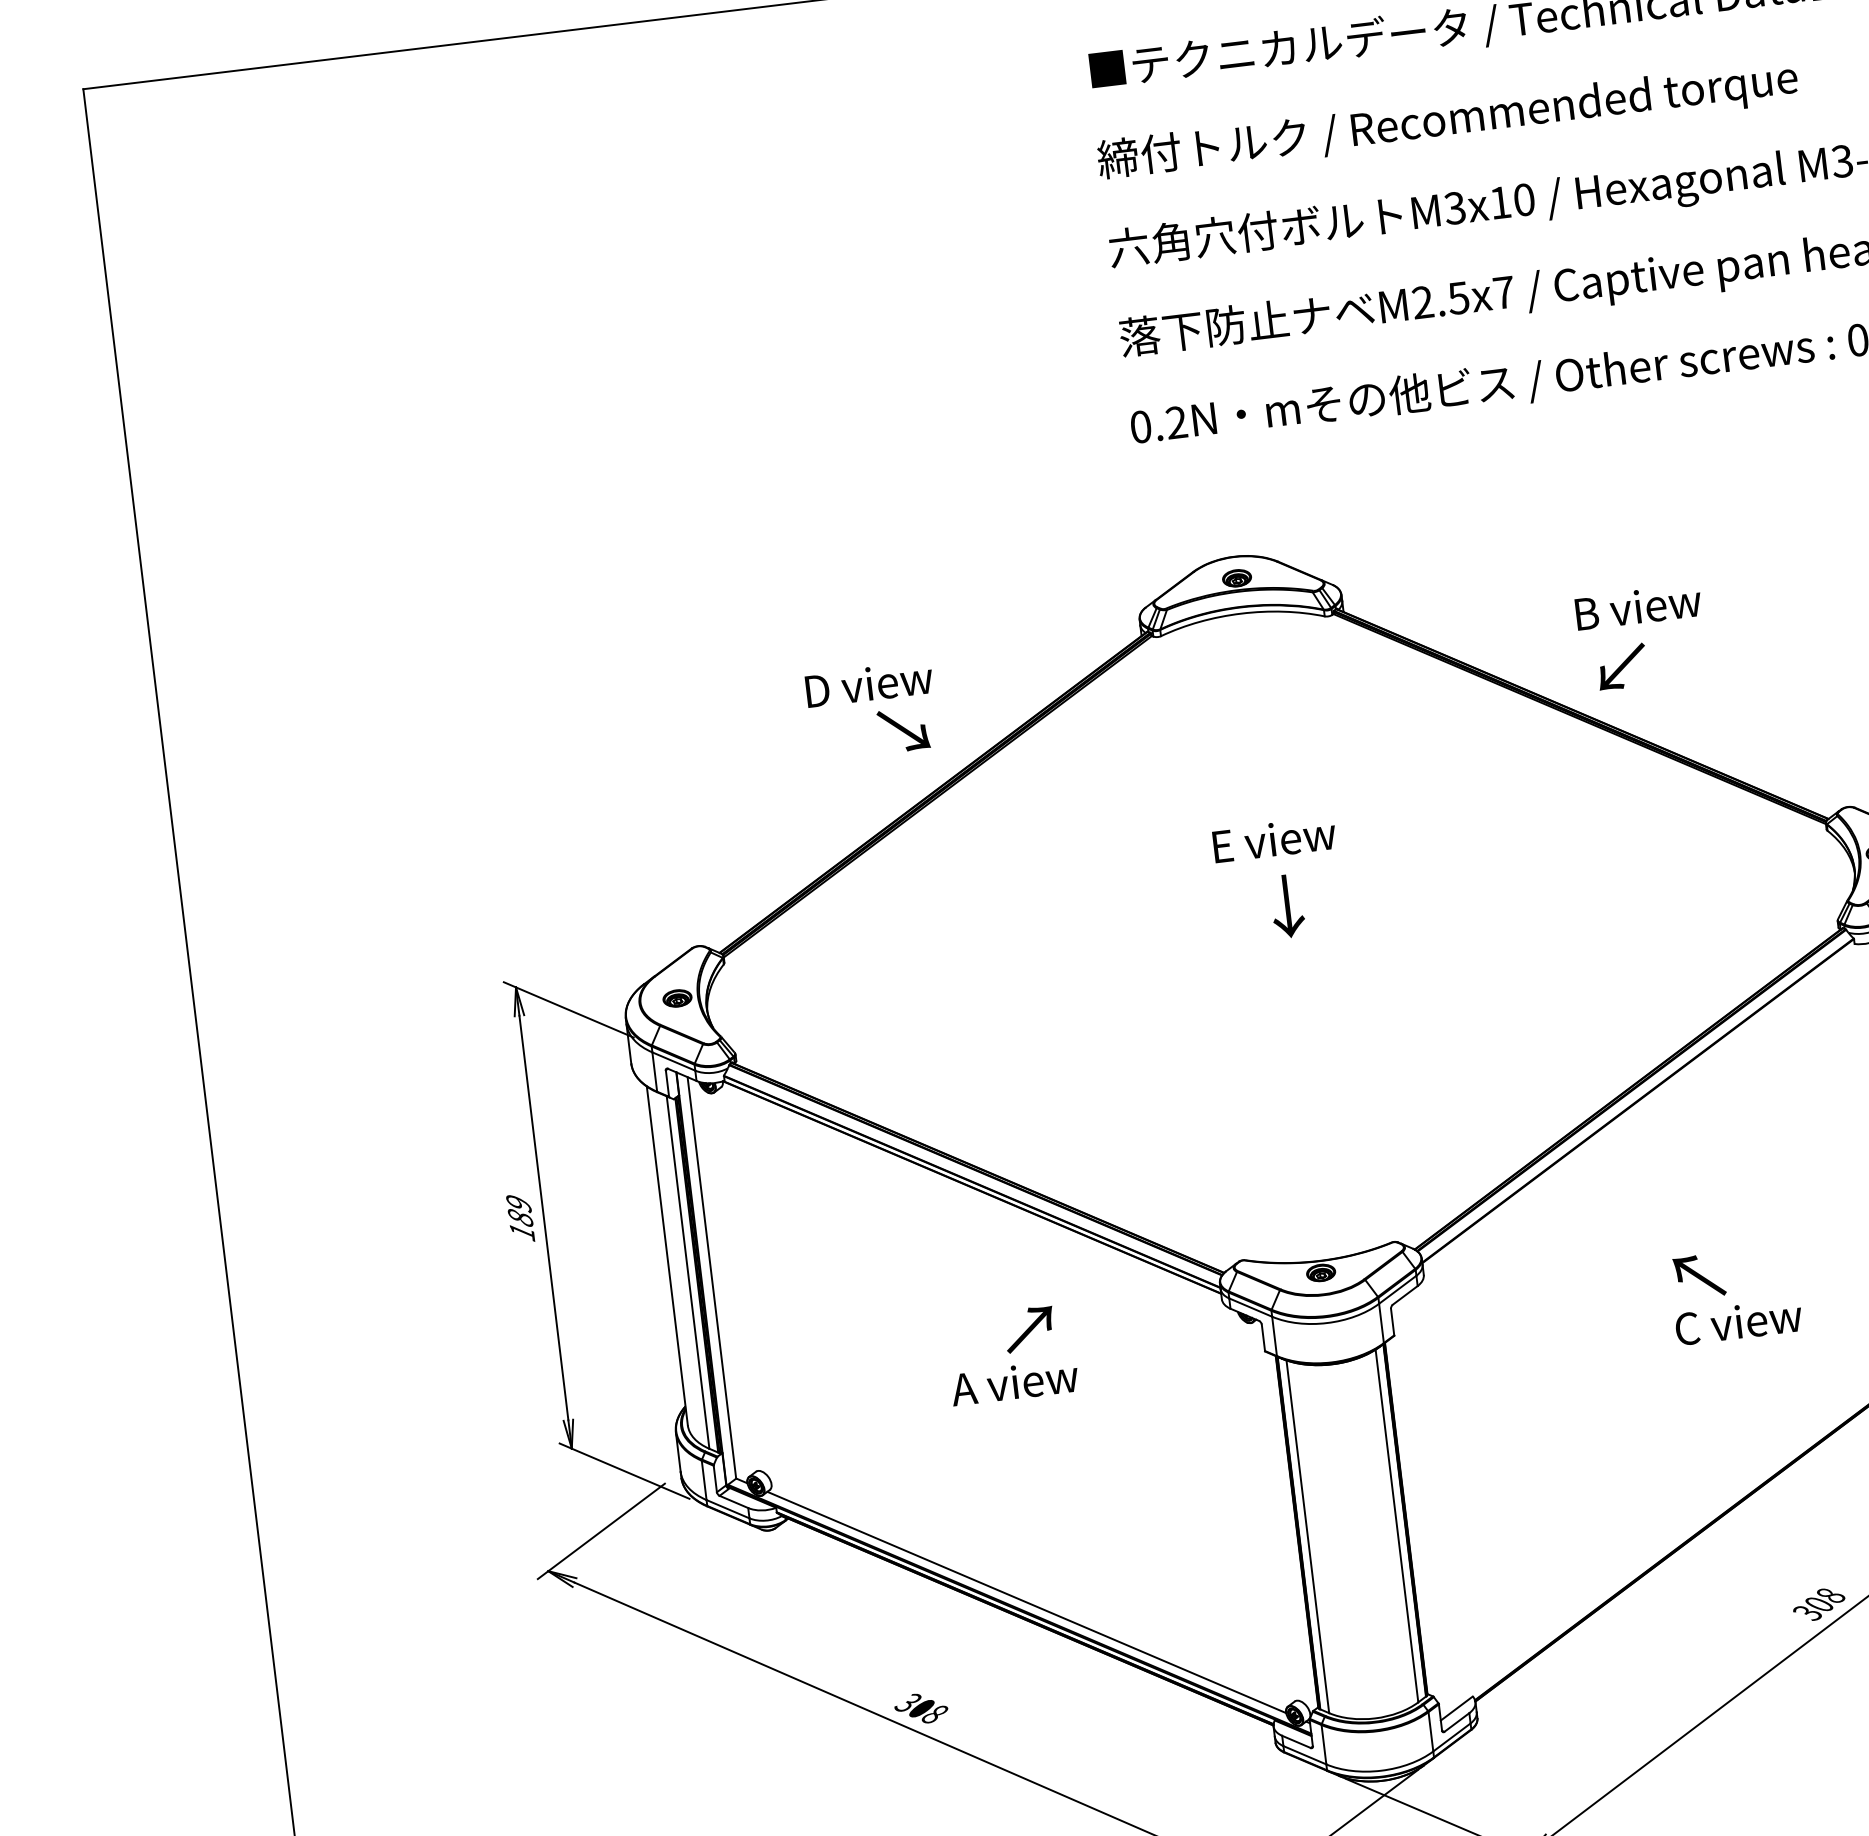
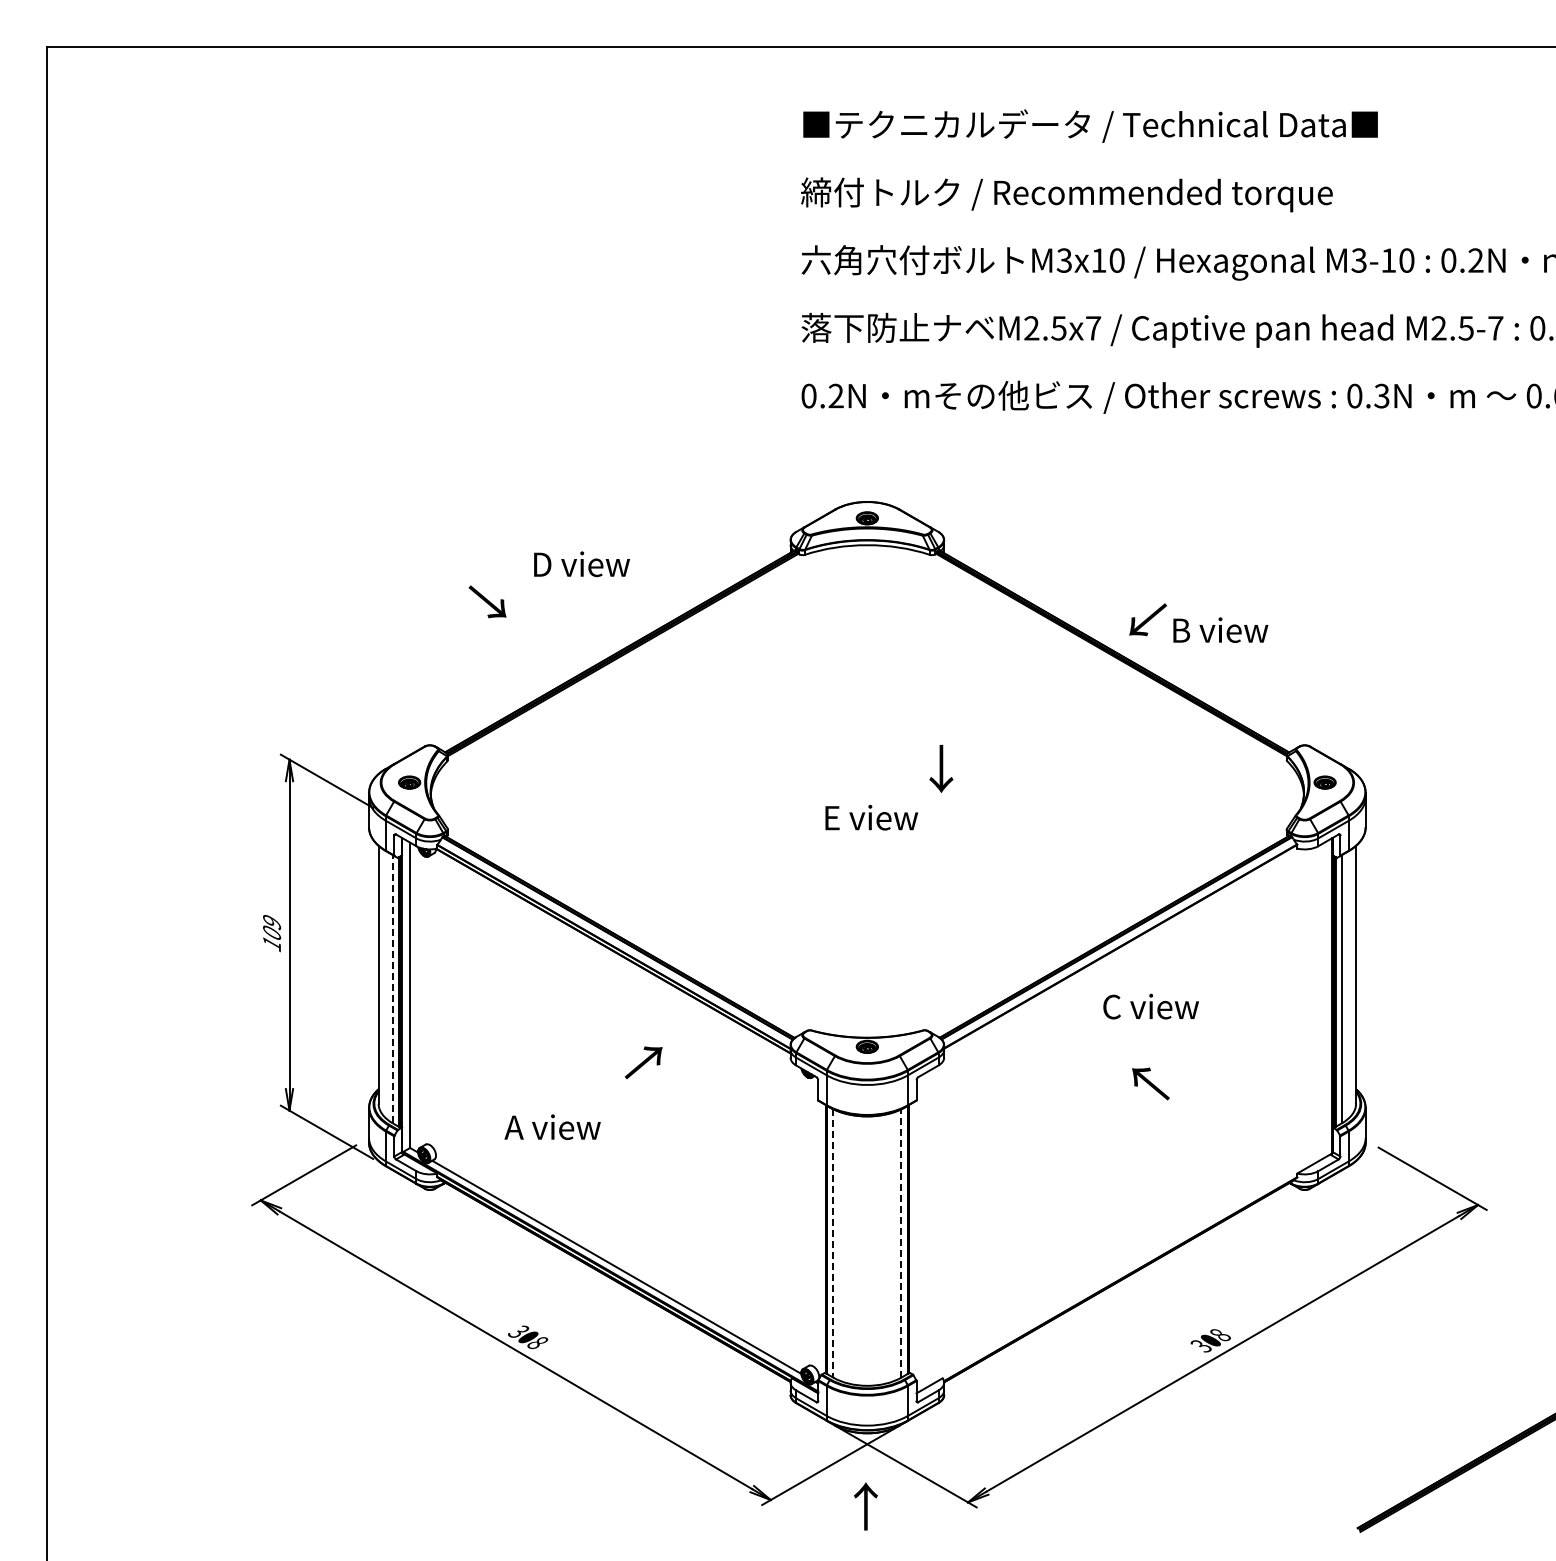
text: (1637, 606) -> (1220, 629), moved
text: (903, 729) -> (487, 601), moved
text: (1274, 839) -> (871, 817), moved
text: (1287, 905) -> (941, 768), moved
text: (519, 1217) -> (271, 932), 189 -> 109
line: (687, 1271) -> (392, 988), solid -> dashed
text: (1737, 1322) -> (1150, 1006), moved
text: (1014, 1381) -> (552, 1126), moved
line: (1397, 1525) -> (901, 1243), solid -> dashed
line: (1308, 1538) -> (833, 1244), solid -> dashed

